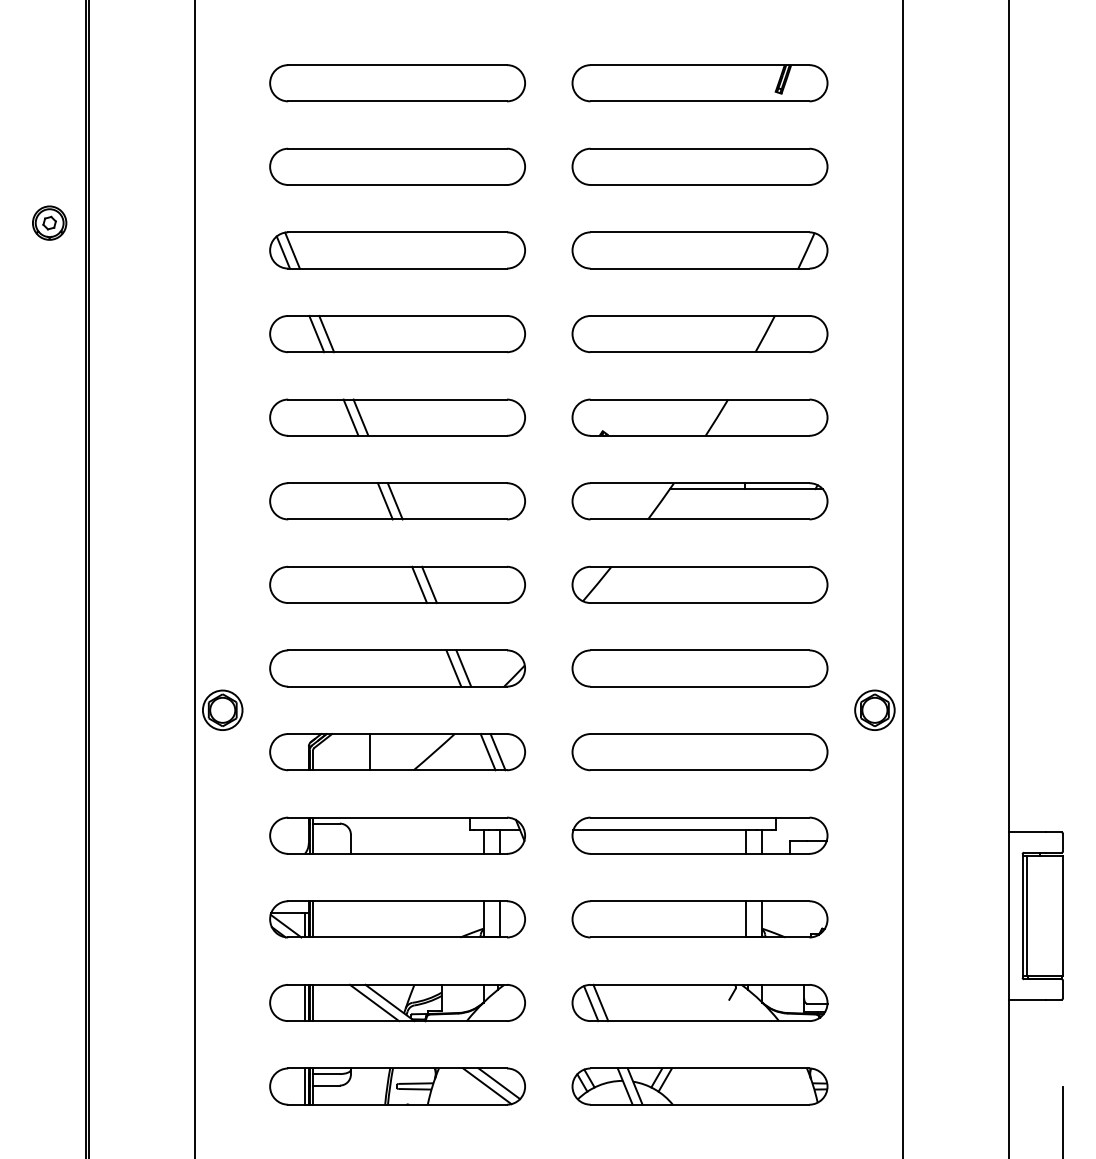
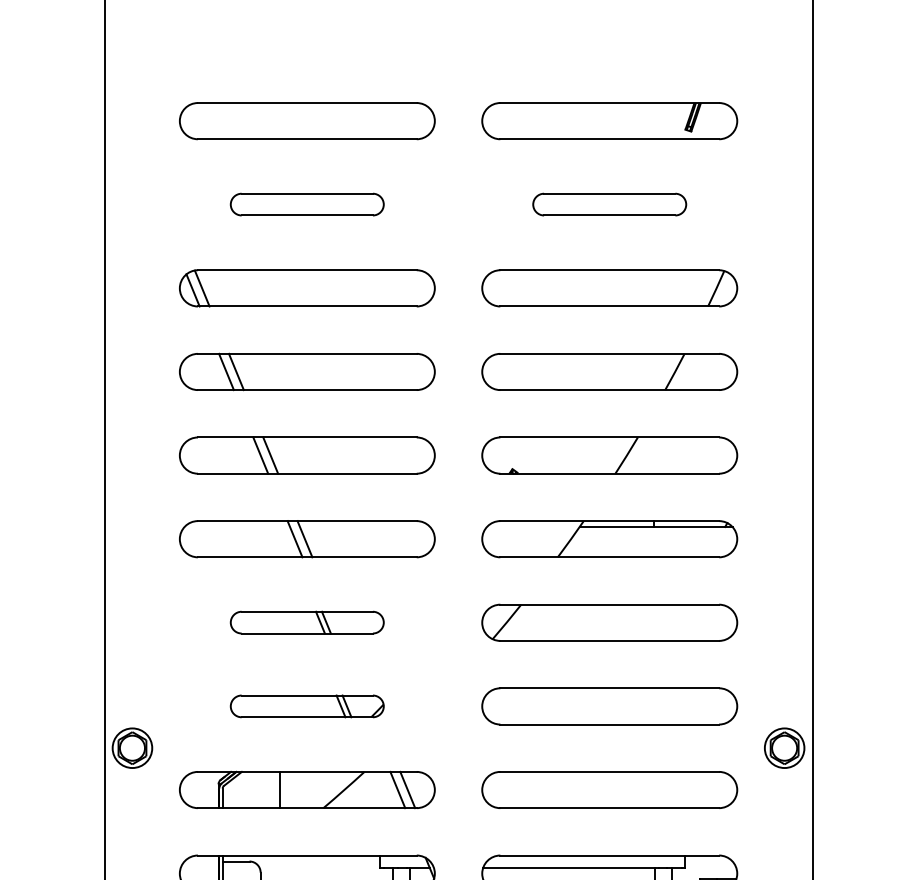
part: (397, 166) -> (307, 204), size x0.6
part: (699, 166) -> (609, 204), size x0.6
part: (397, 584) -> (307, 622), size x0.6
part: (397, 668) -> (307, 706), size x0.6

